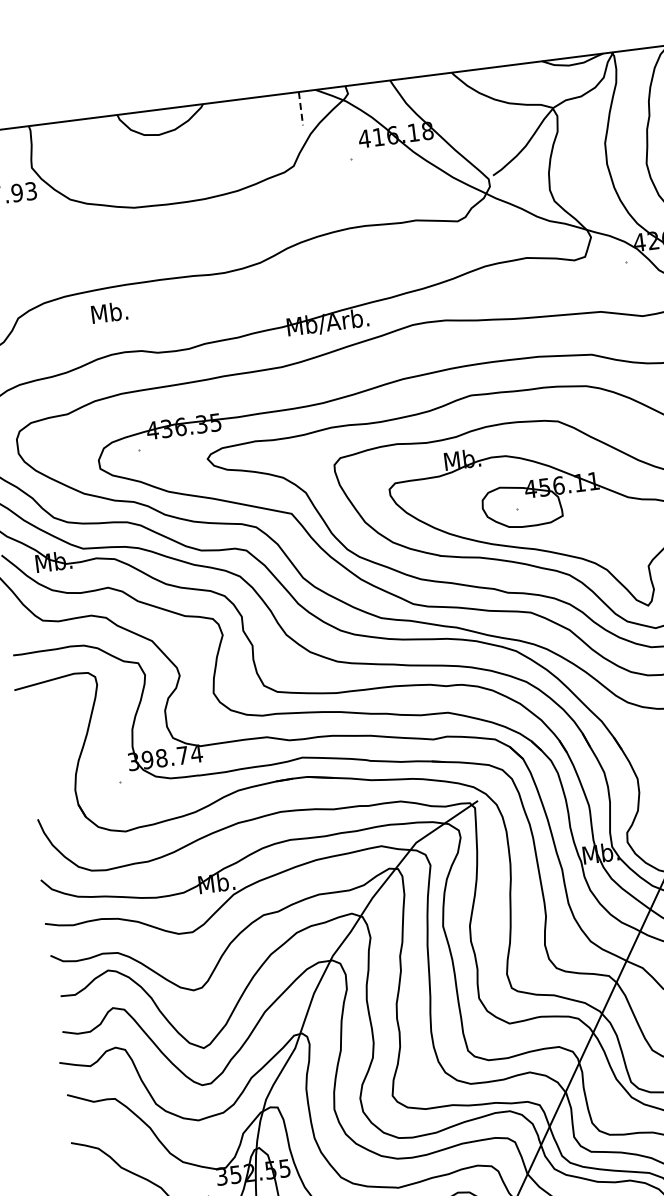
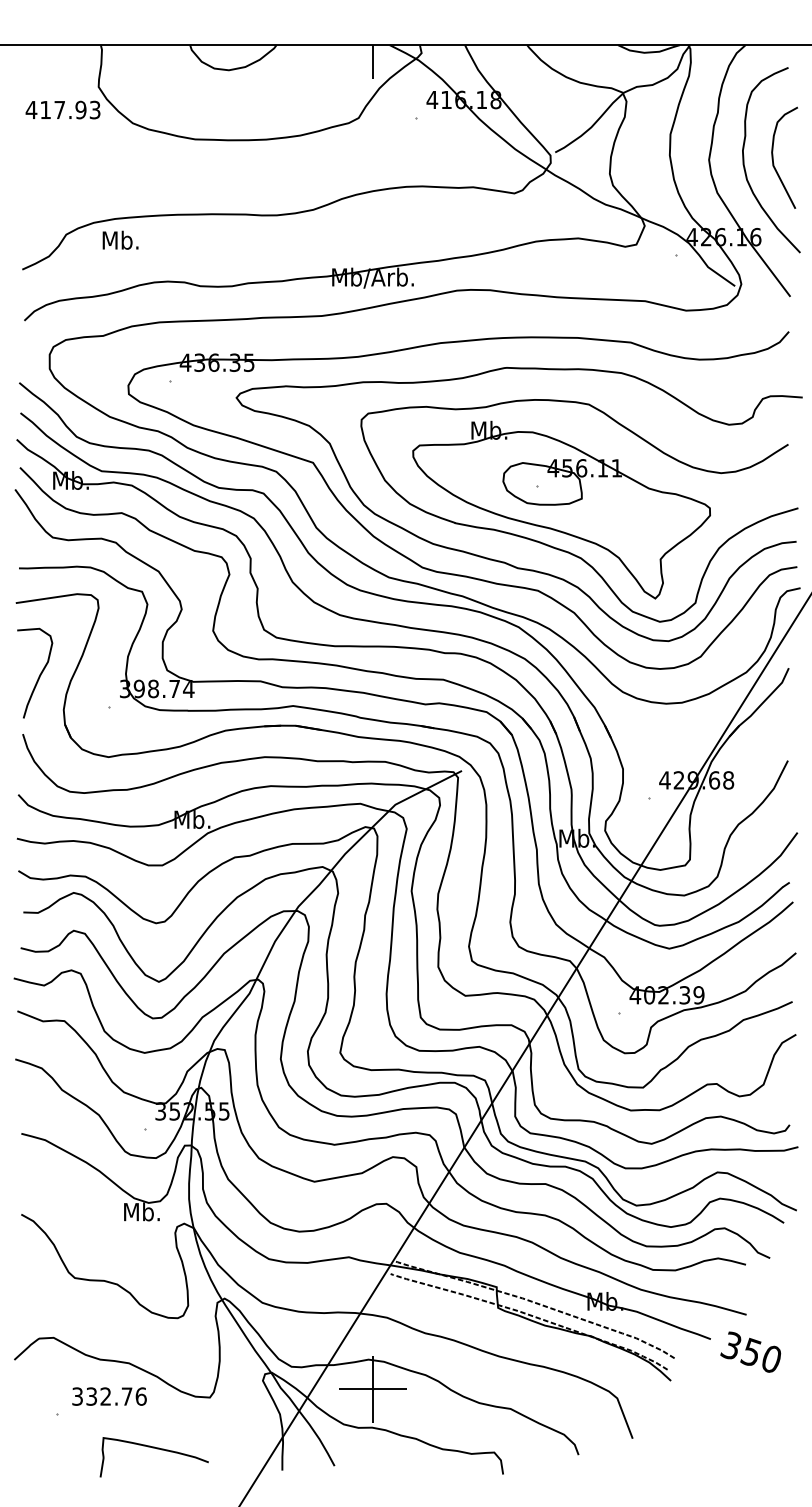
line: (301, 109) -> (373, 62), dashed -> solid
text: (109, 311) -> (120, 239), moved
curve: (46, 758) -> (39, 674), added

